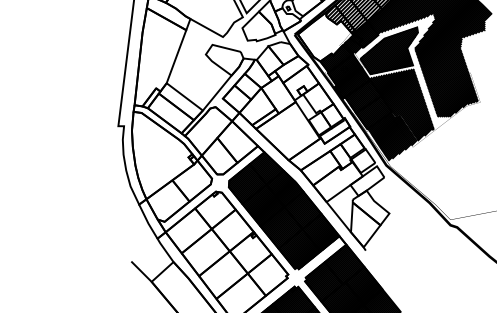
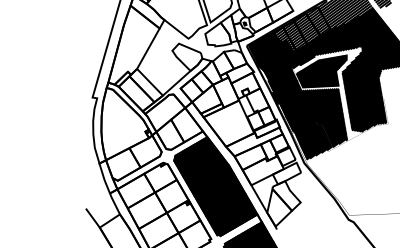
hatch: (325, 36) -> (271, 51), added

